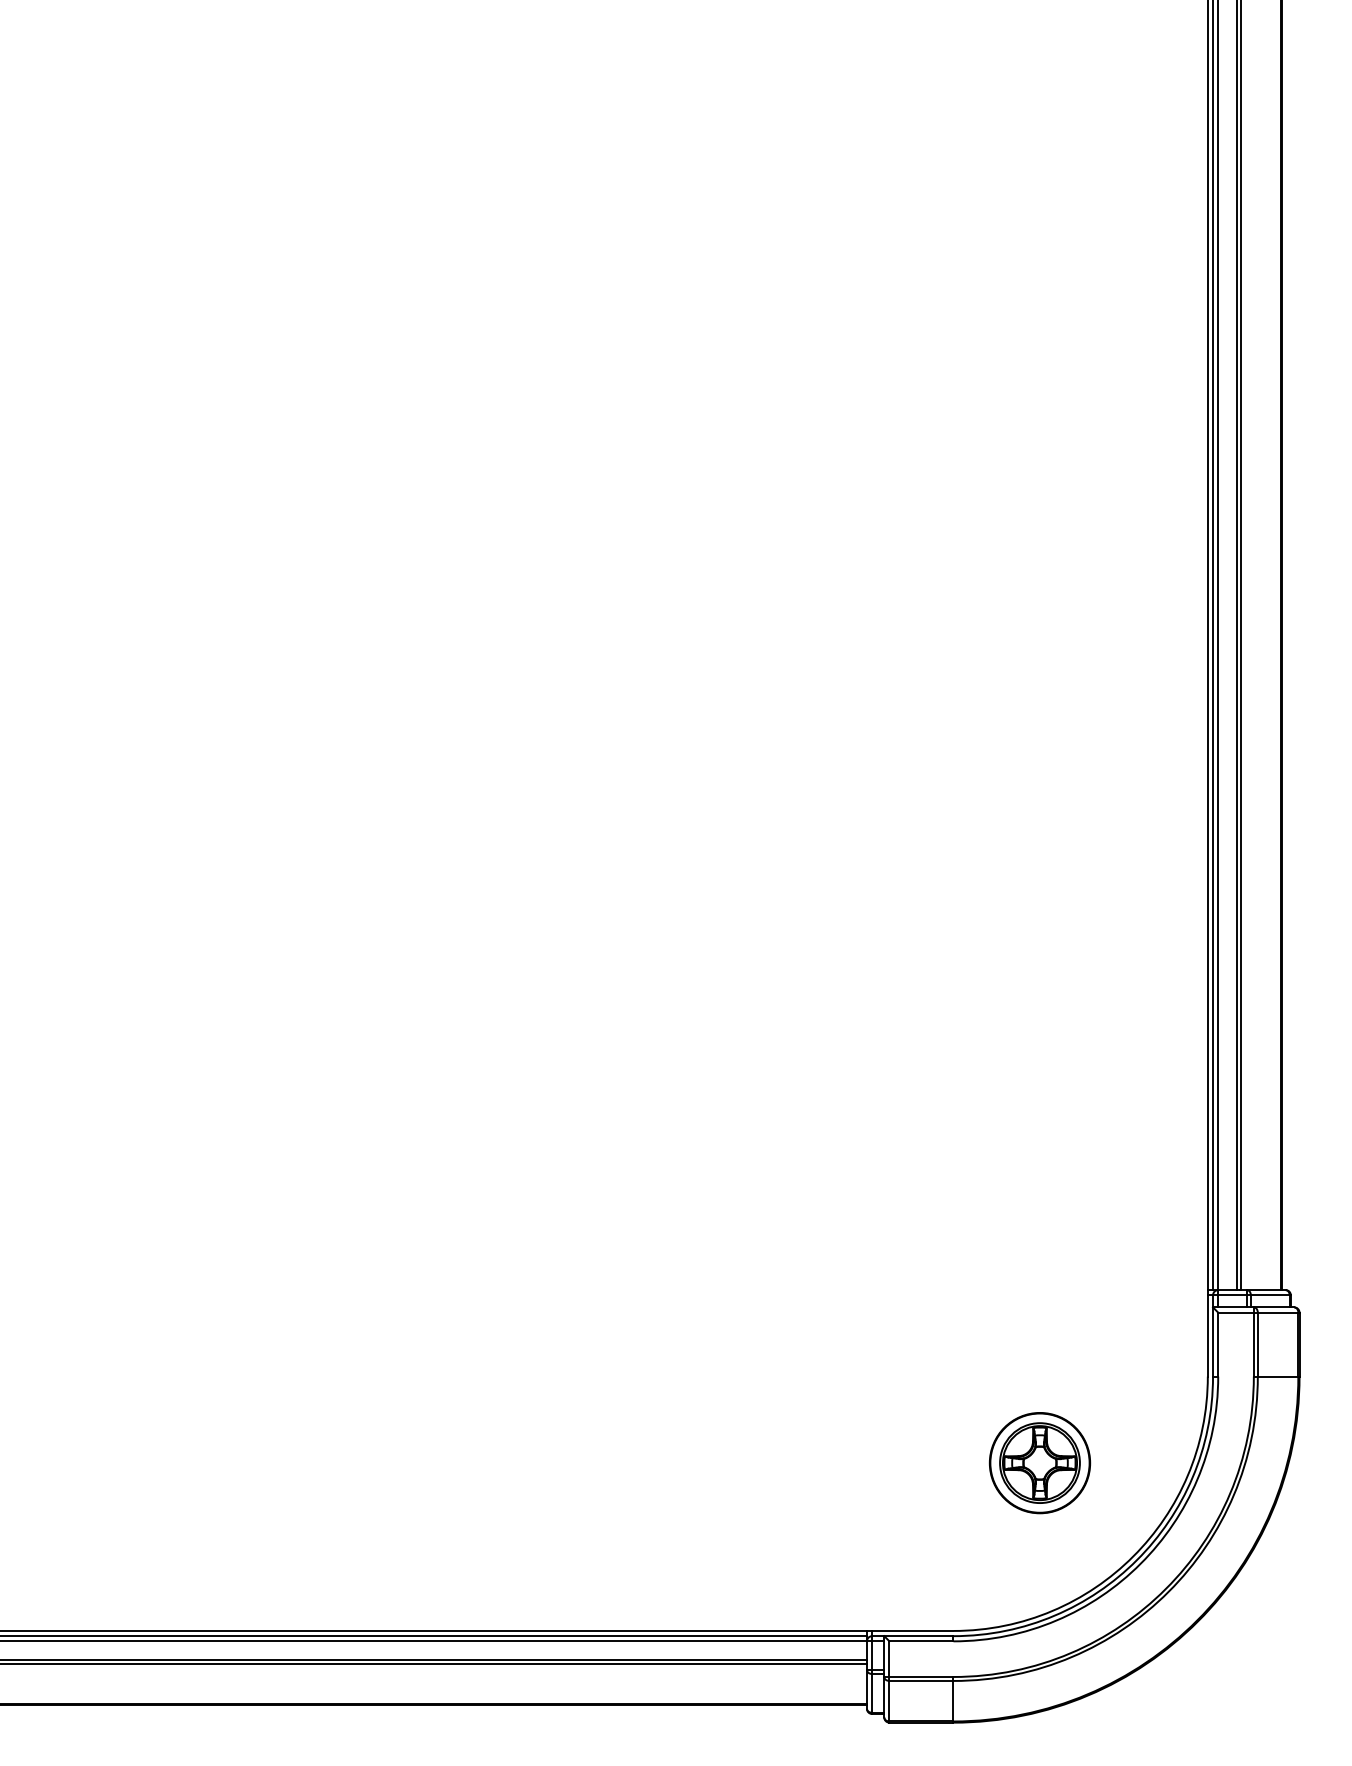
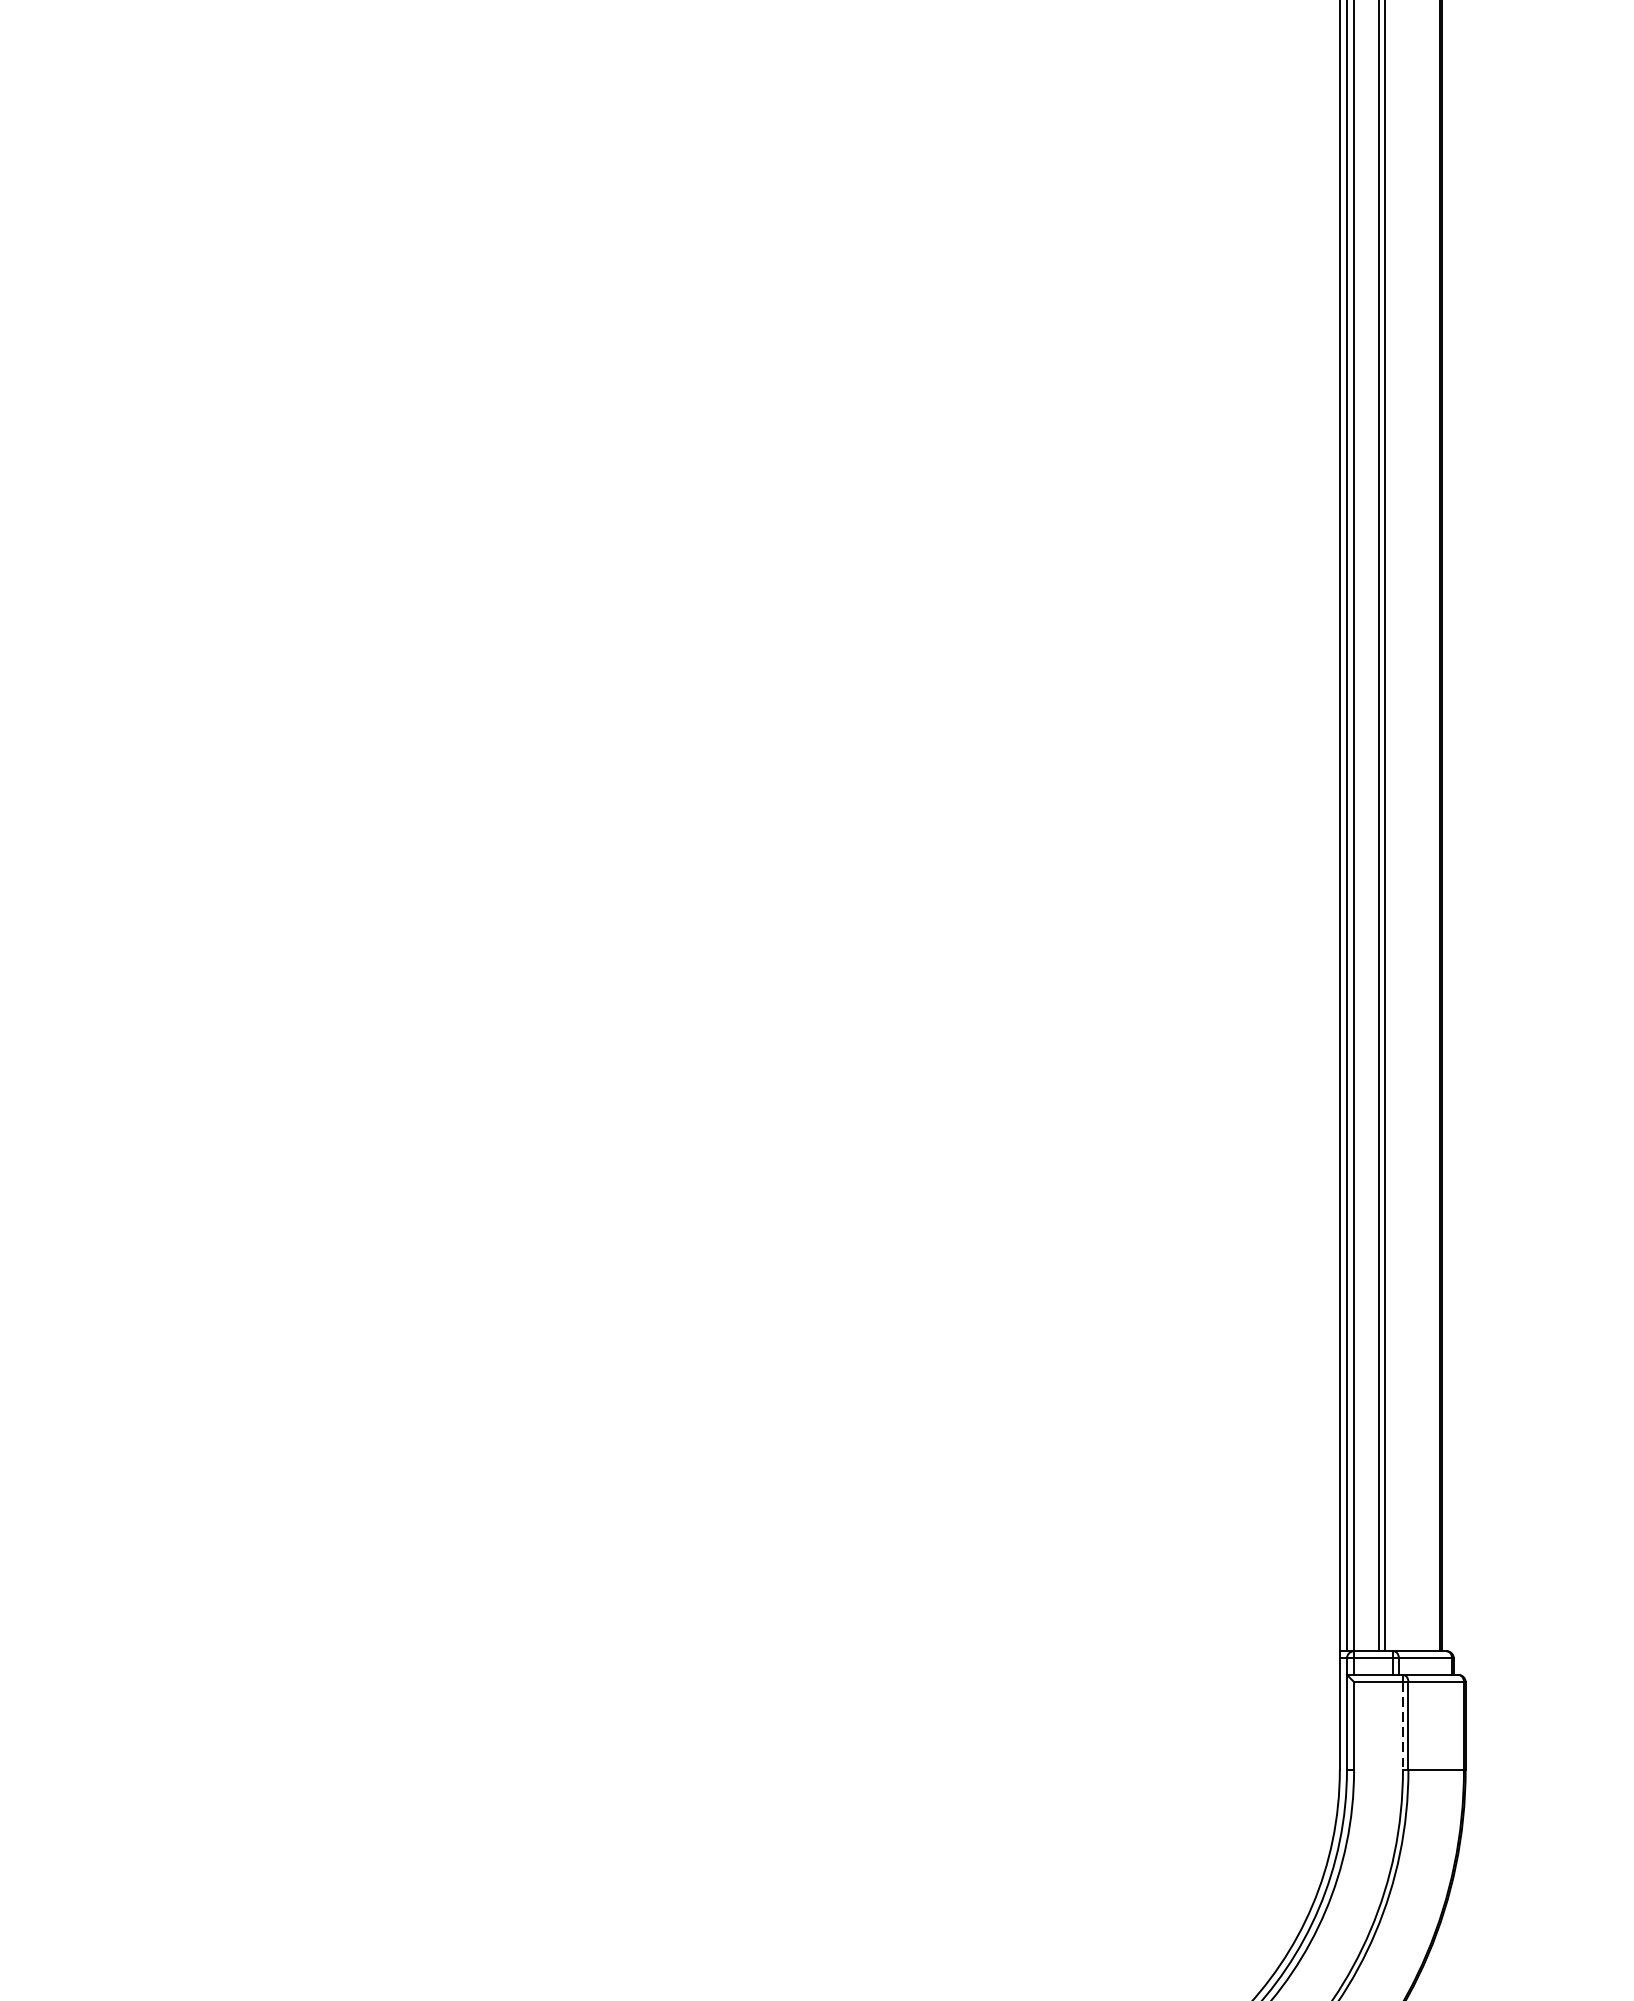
line: (1253, 1345) -> (1402, 1727), solid -> dashed
part: (1039, 1463) -> (1108, 1889), removed

